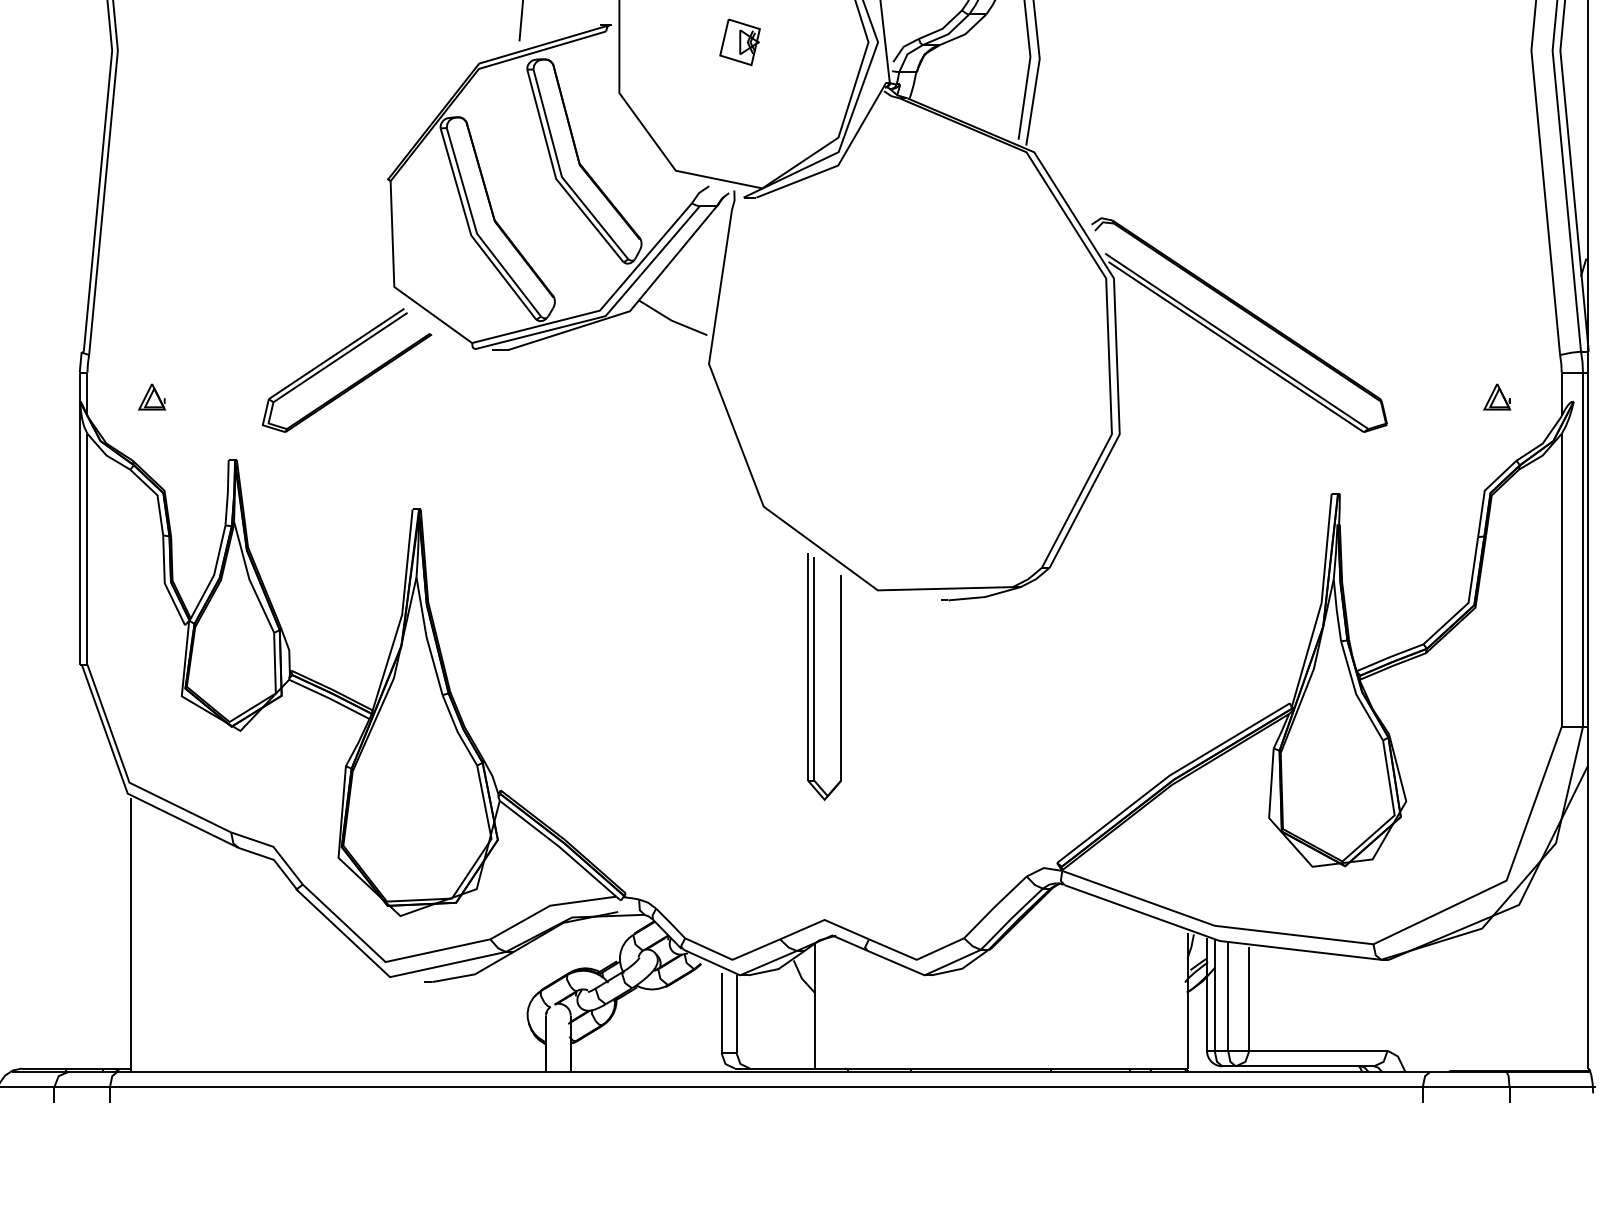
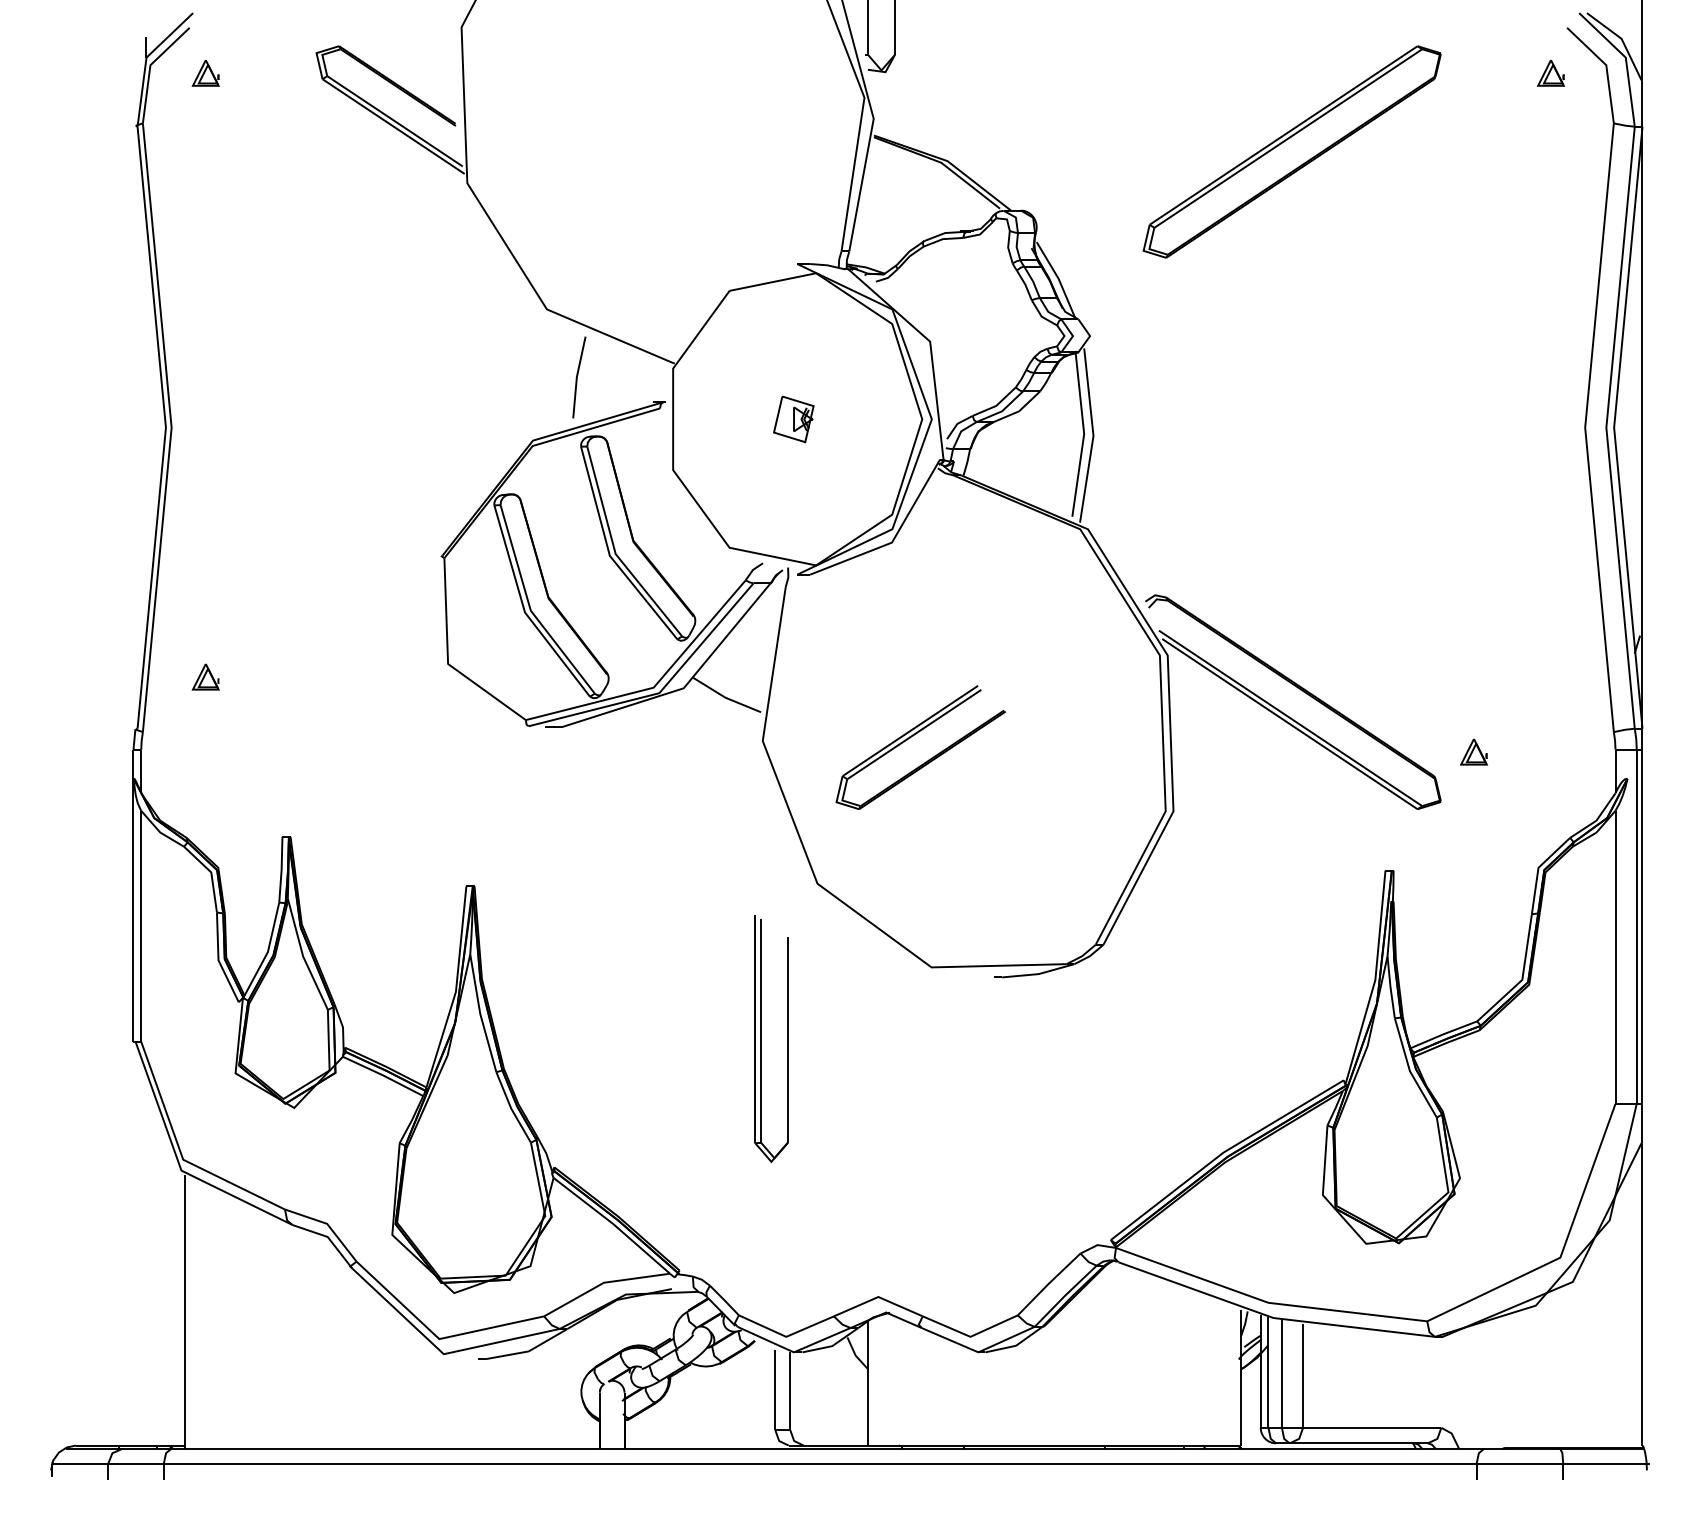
part: (339, 359) -> (913, 736), moved
part: (151, 396) -> (205, 676), moved
part: (1496, 396) -> (1473, 751), moved
part: (814, 676) -> (761, 1038), moved

